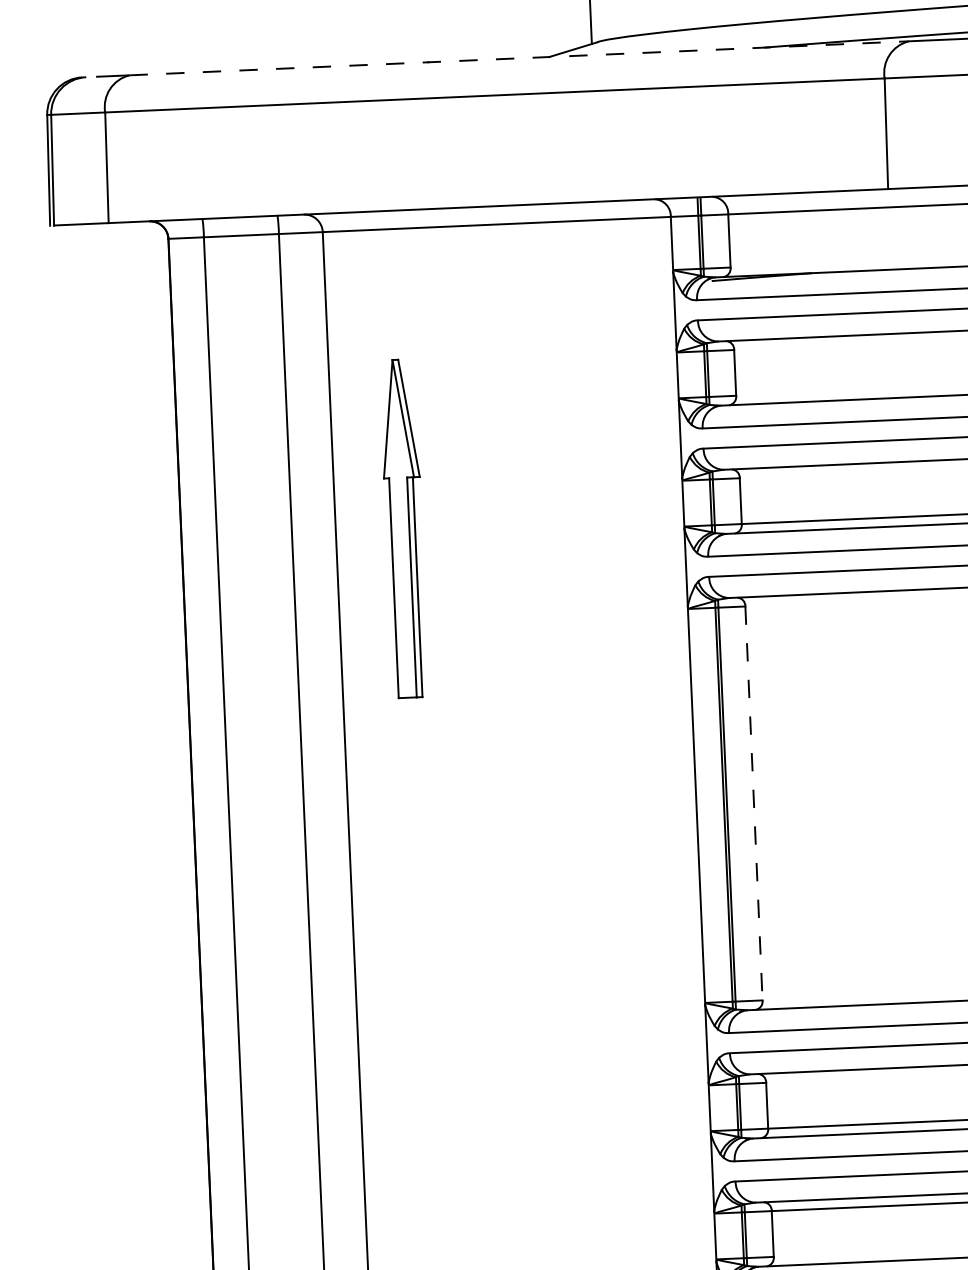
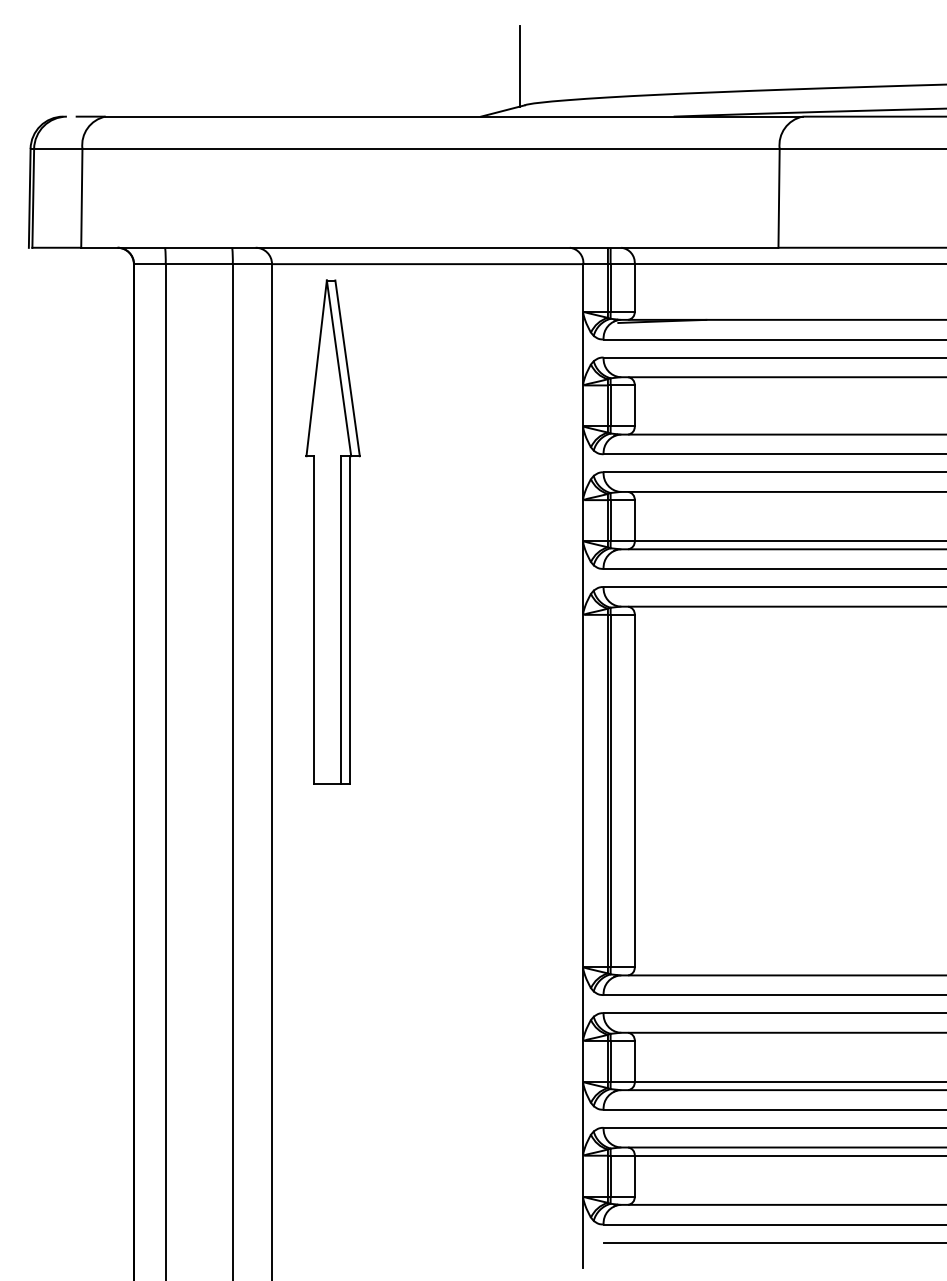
line: (519, 58) -> (454, 116), dashed -> solid
part: (403, 528) -> (332, 531), size x1.67
line: (753, 803) -> (634, 791), dashed -> solid

